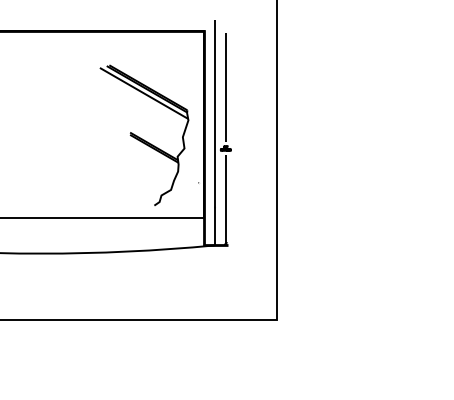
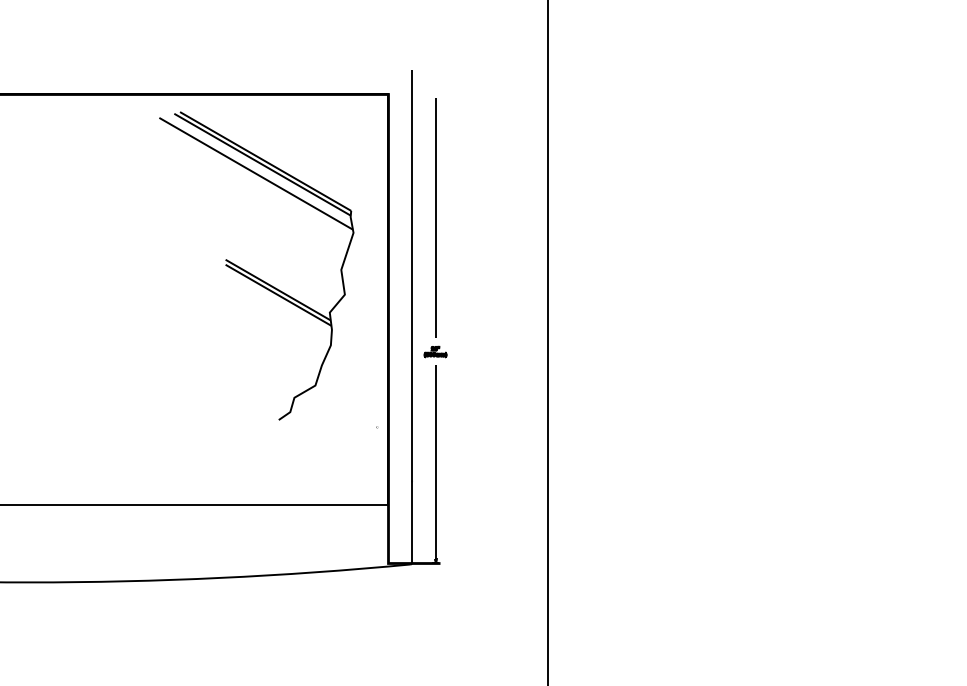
part: (144, 134) -> (257, 263), moved

